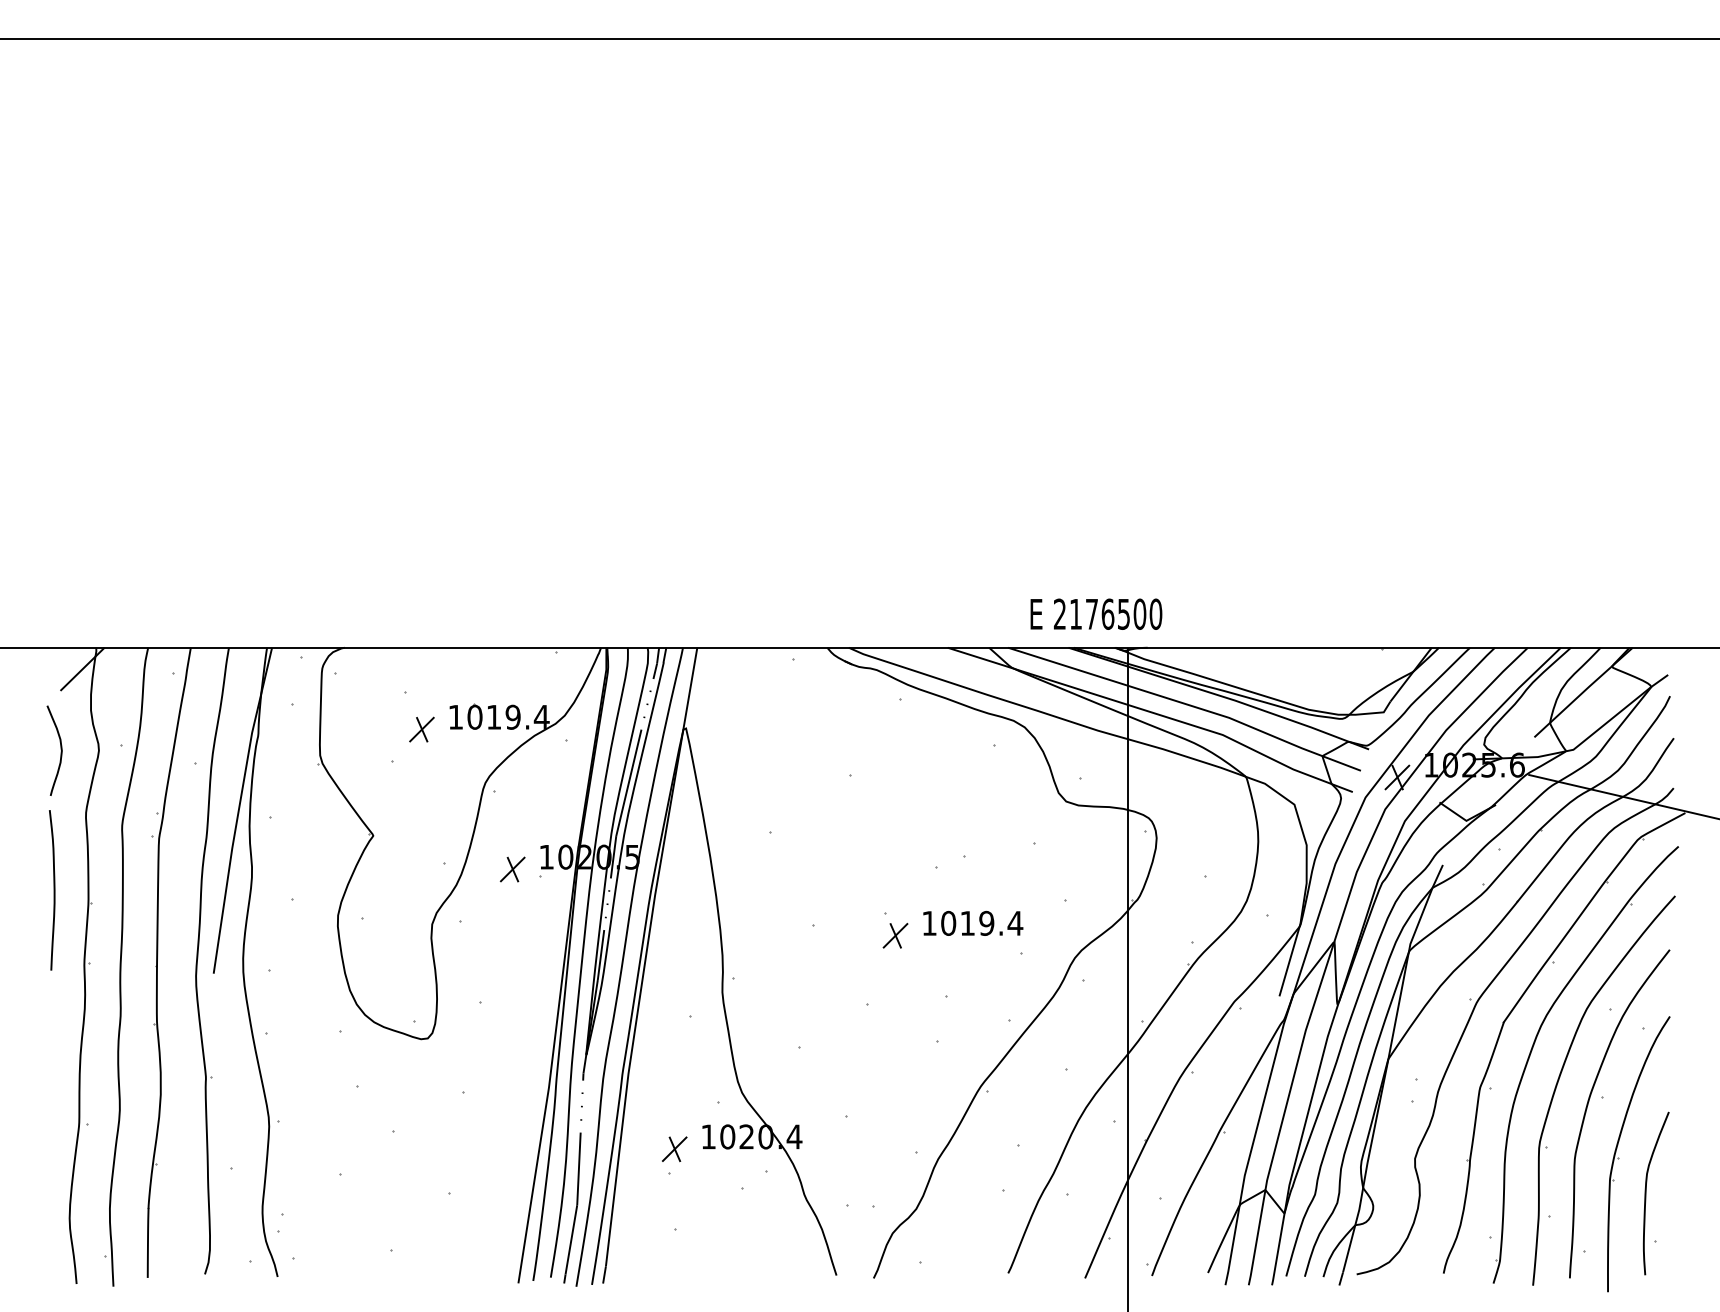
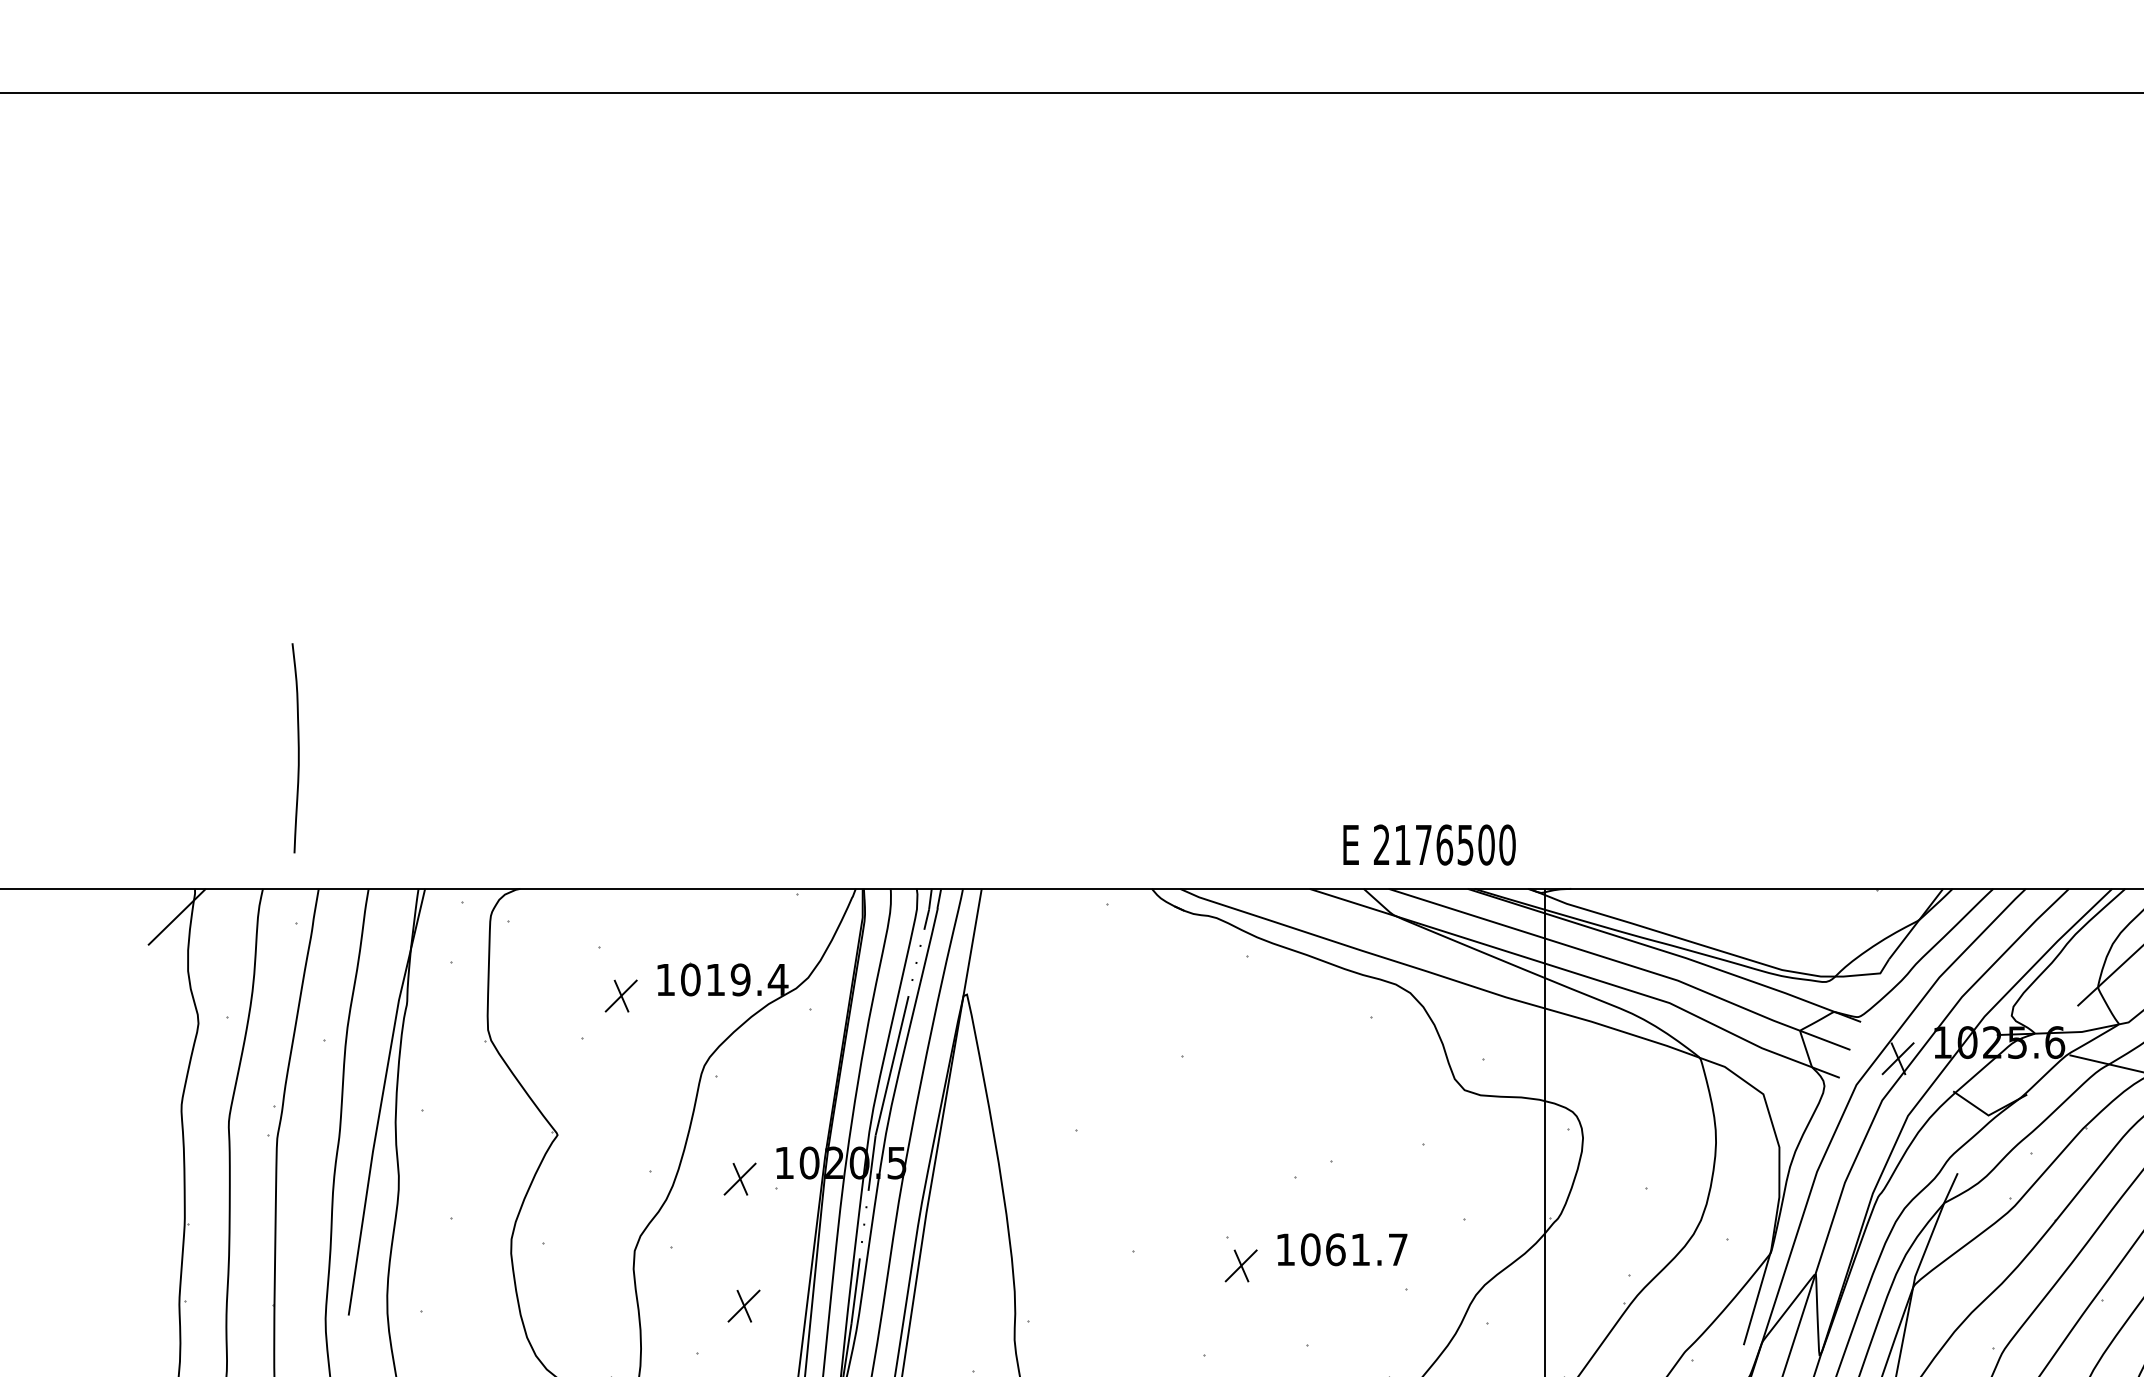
text: (1096, 613) -> (1429, 844), moved
curve: (60, 749) -> (148, 1022), removed
curve: (53, 890) -> (297, 748), moved
text: (991, 922) -> (1366, 1248), 1019.4 -> 1061.7
part: (515, 966) -> (743, 1306), added

